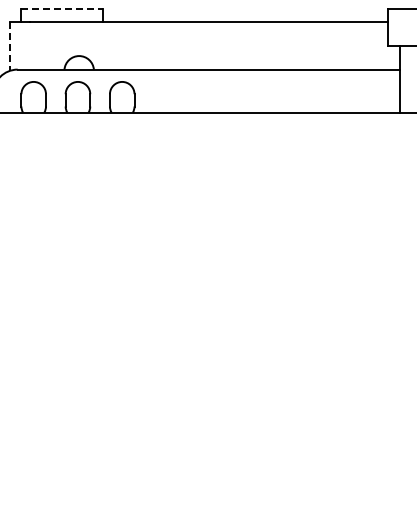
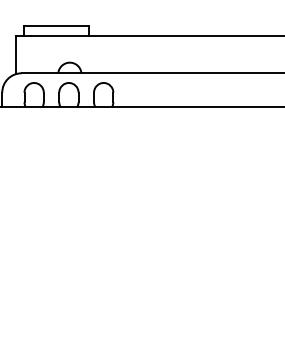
line: (62, 9) -> (56, 26), dashed -> solid
line: (10, 46) -> (15, 55), dashed -> solid

